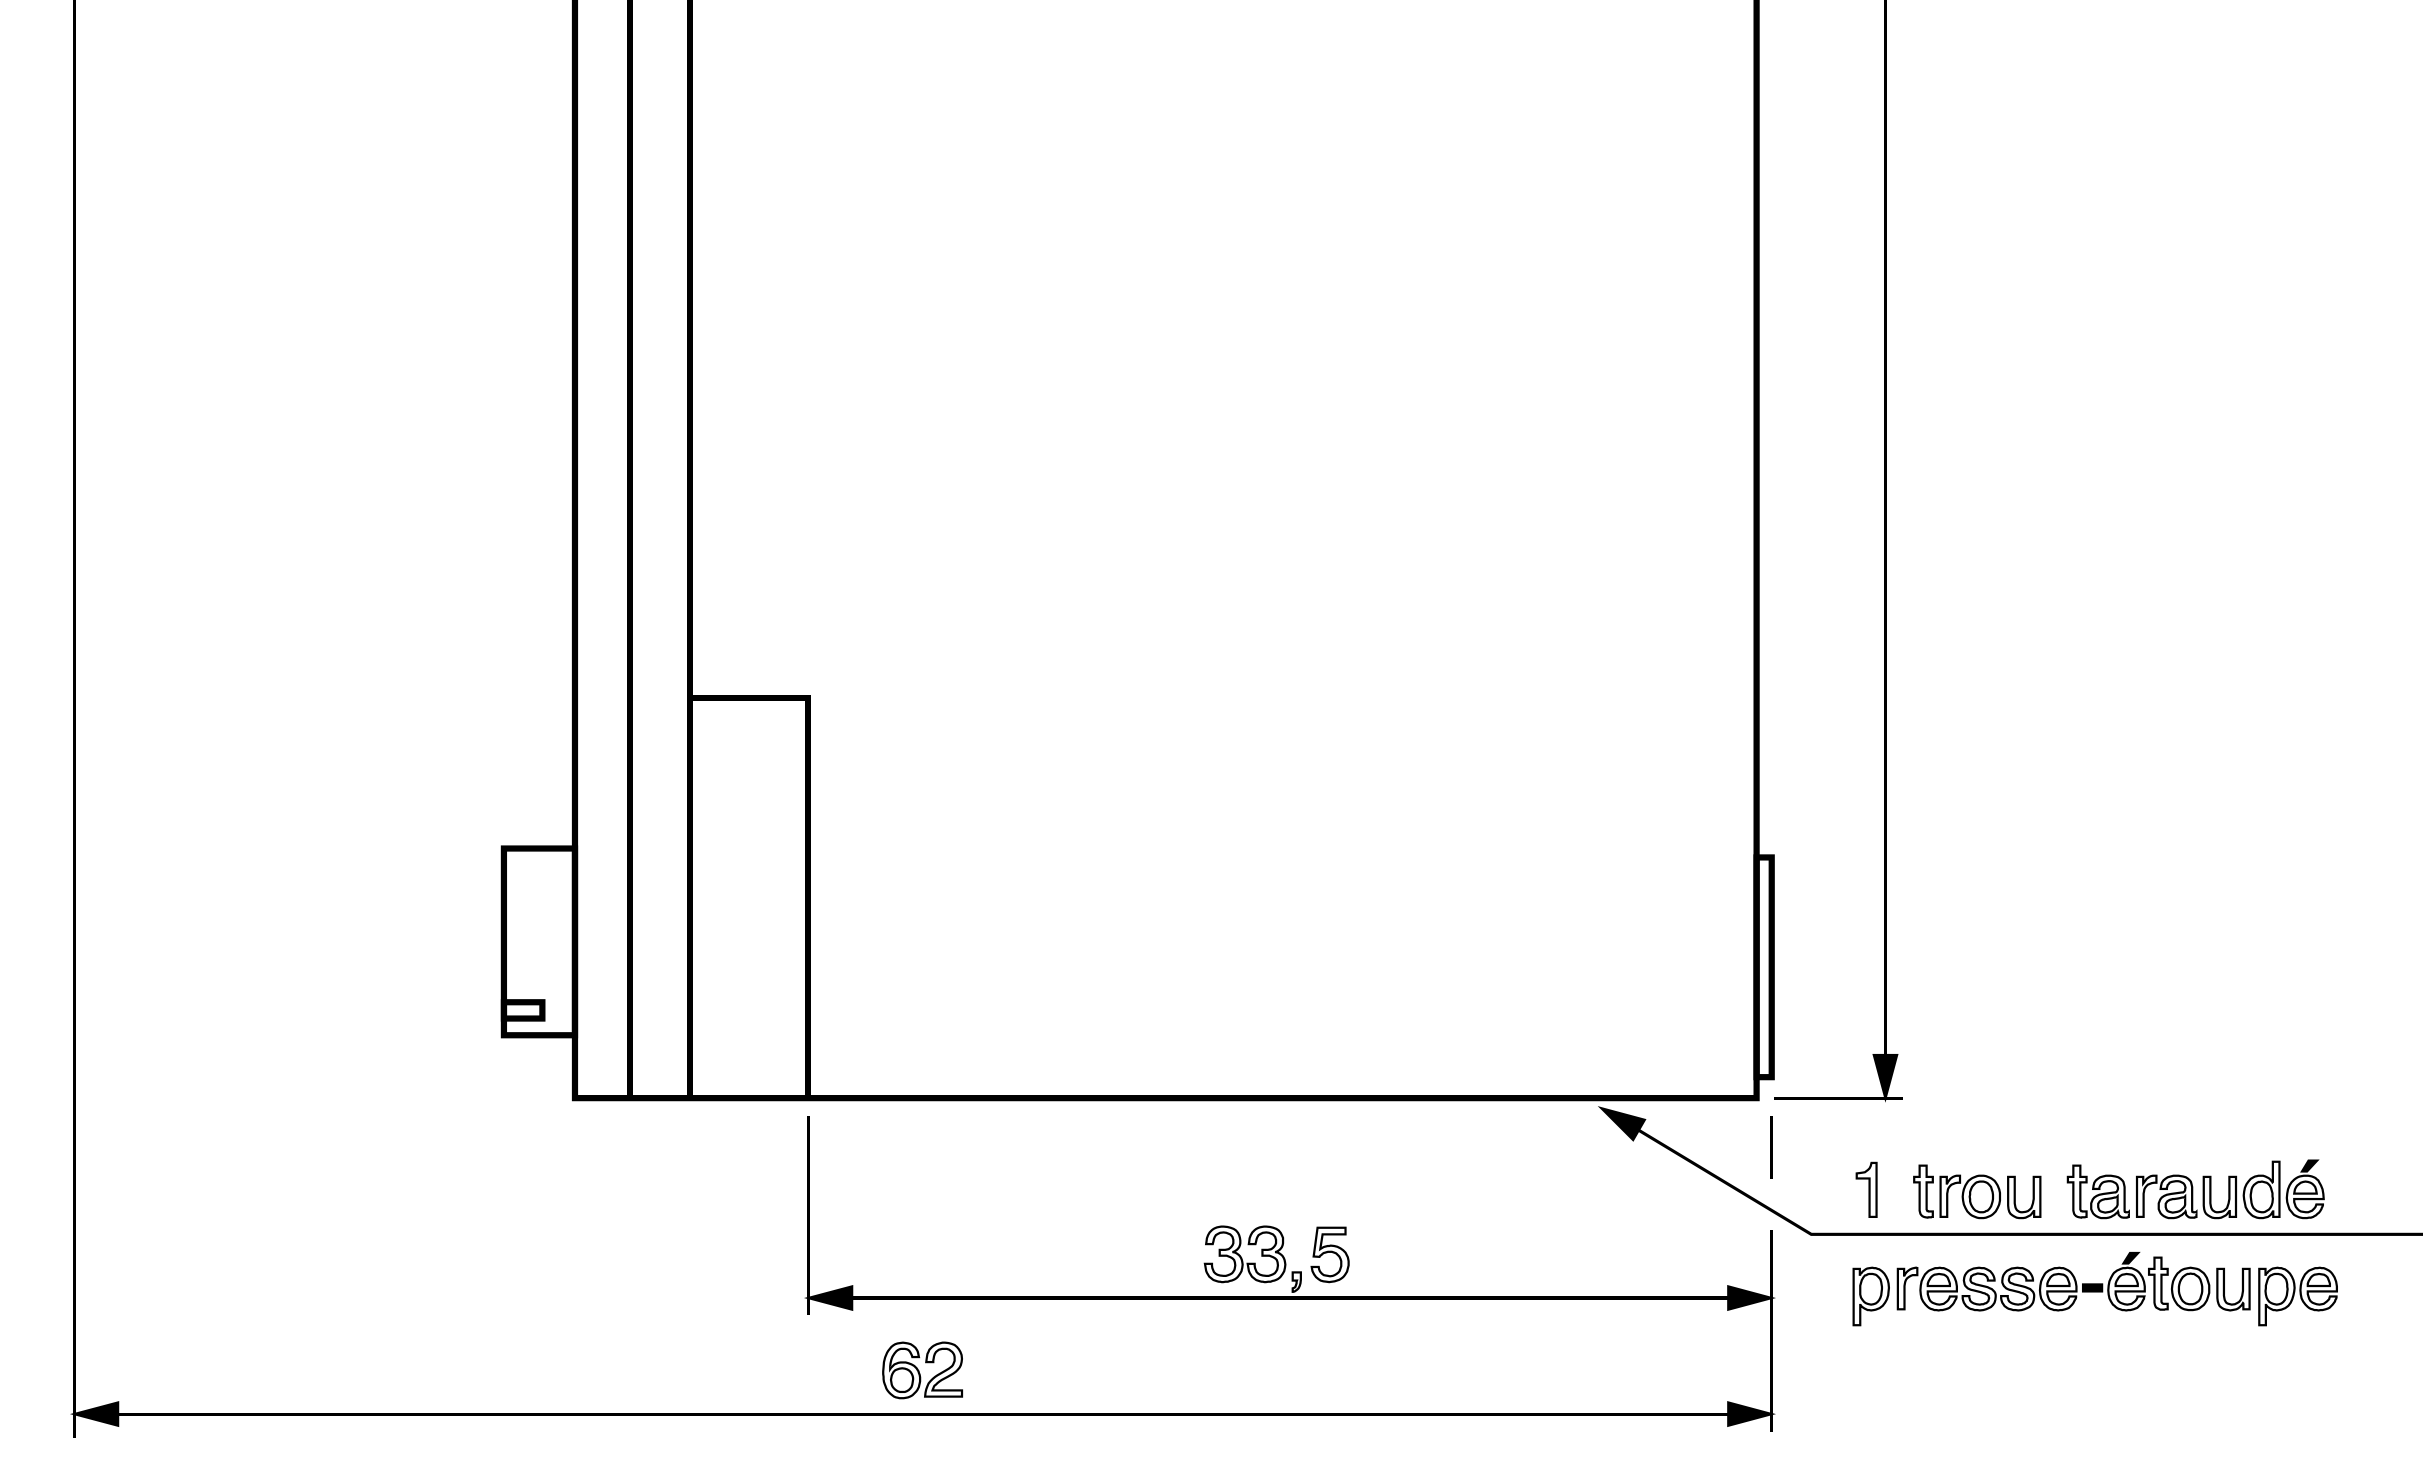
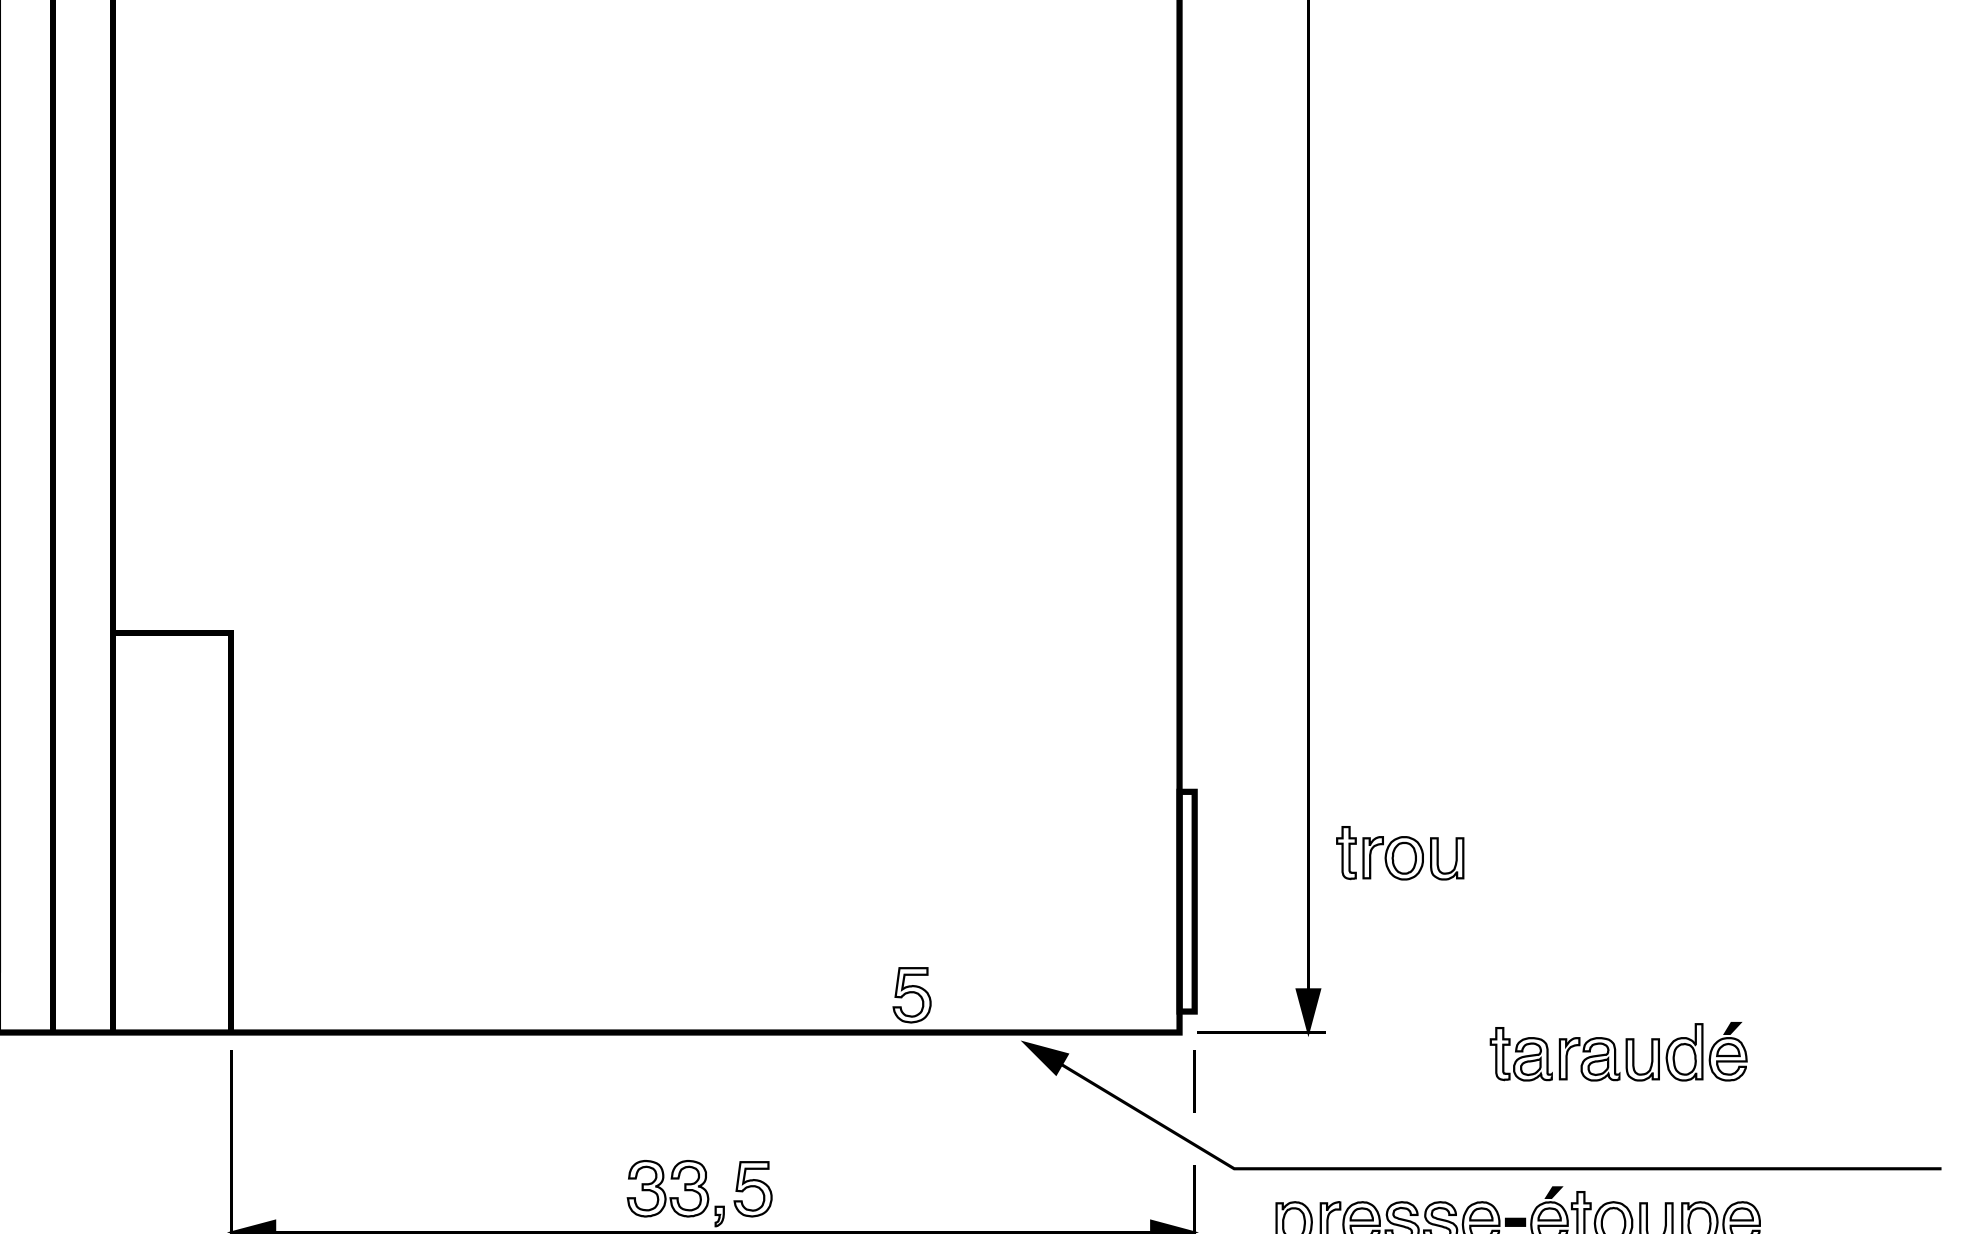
part: (1488, 1060) -> (911, 994), added
part: (1866, 1189) -> (1289, 1123), removed
part: (2195, 1189) -> (1618, 1051), moved
part: (1977, 1191) -> (1400, 852), moved

